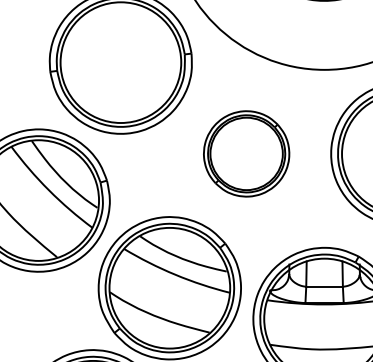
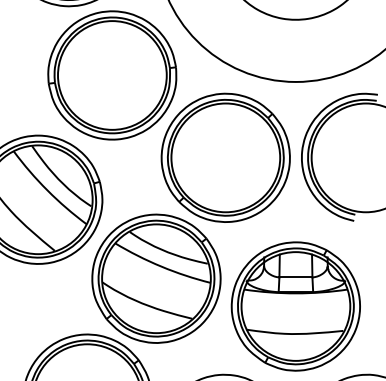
part: (246, 153) -> (225, 157), size x1.67

